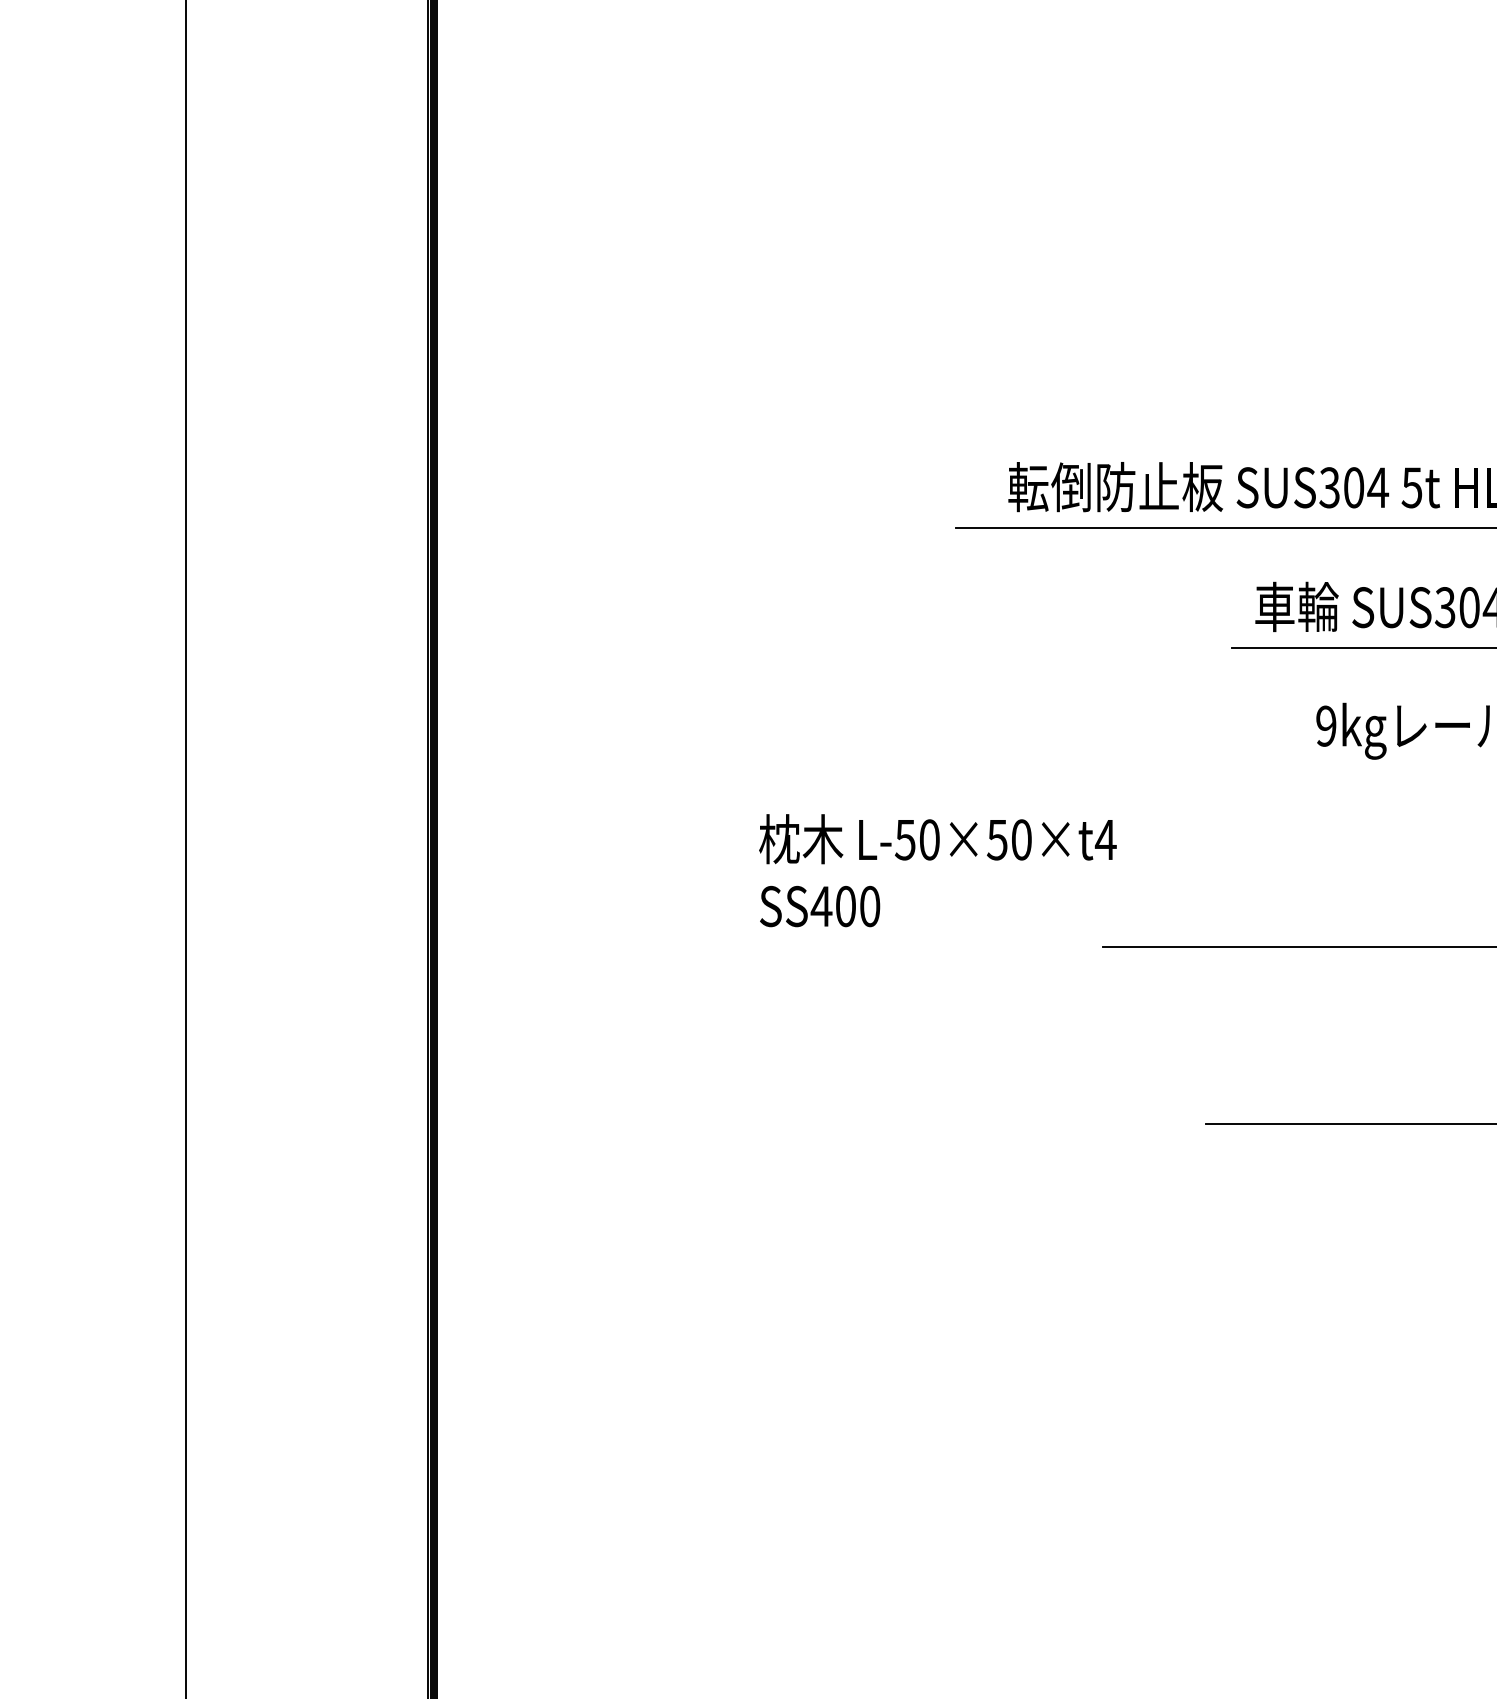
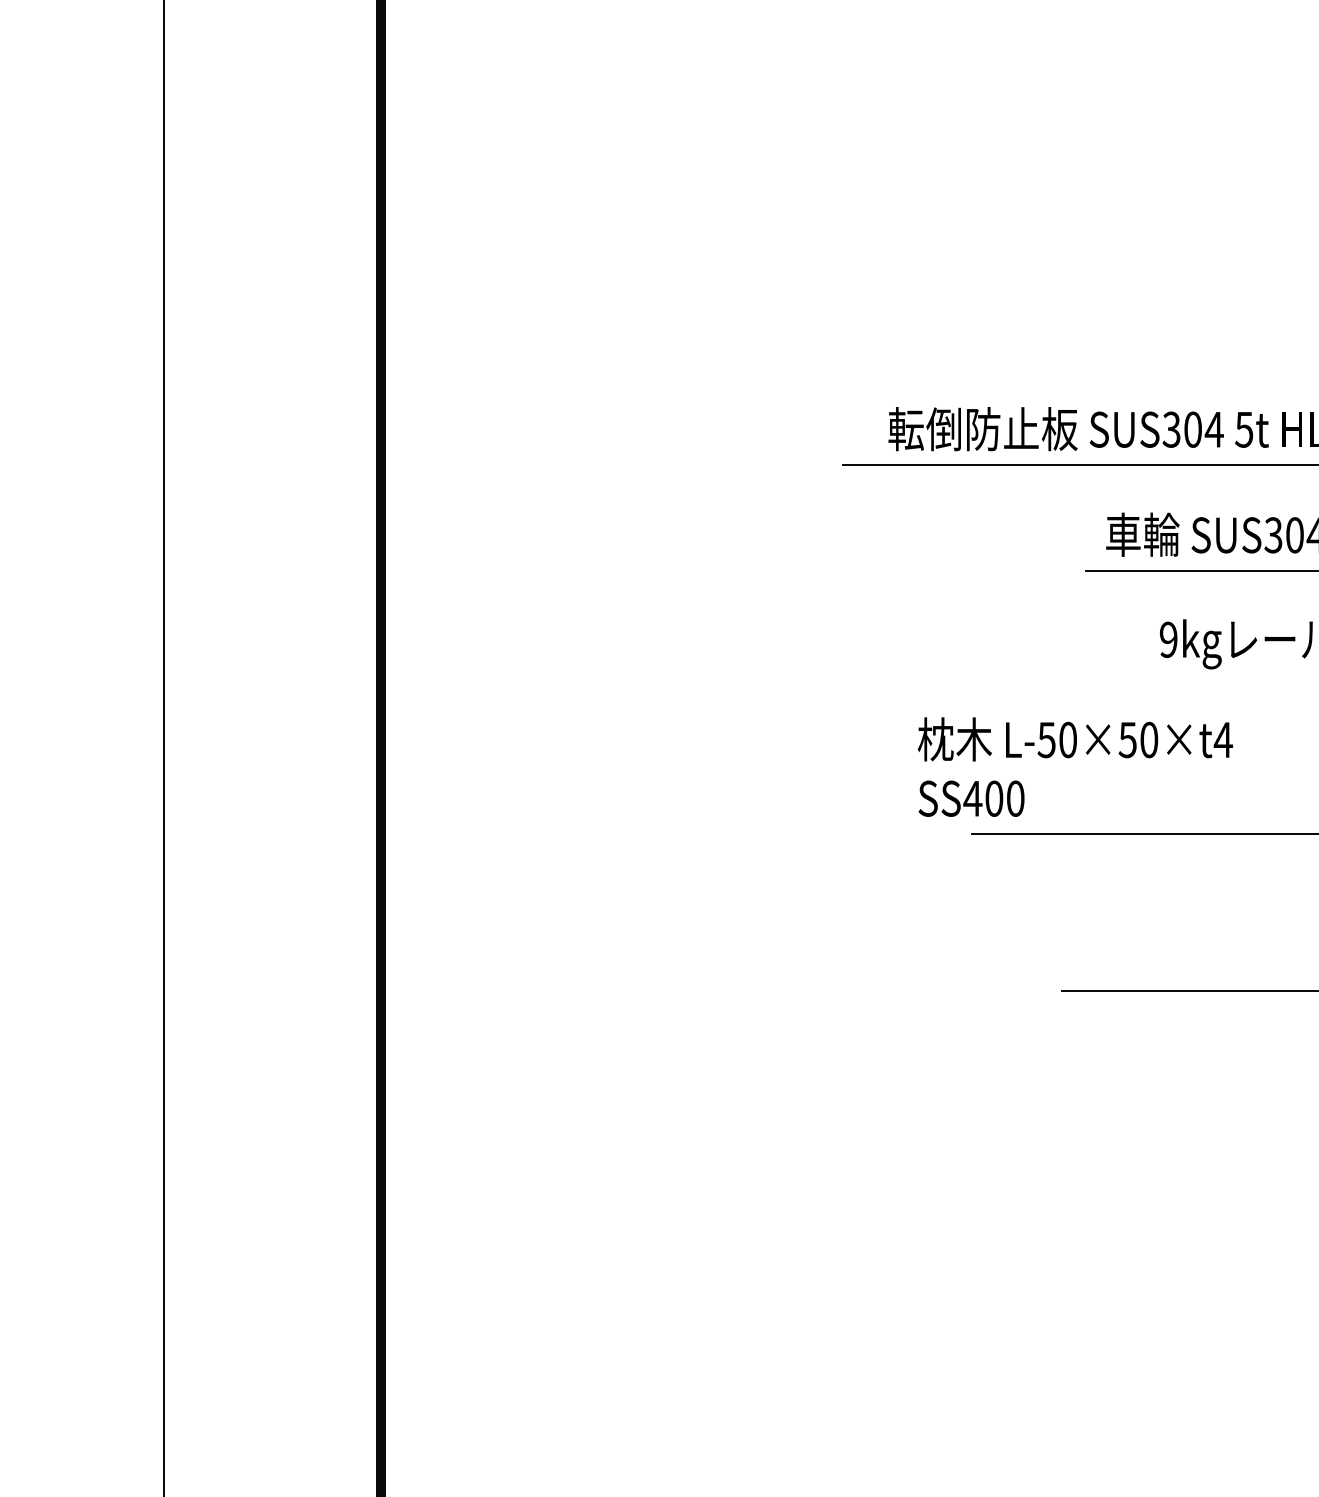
text: (936, 869) -> (1074, 766), moved

